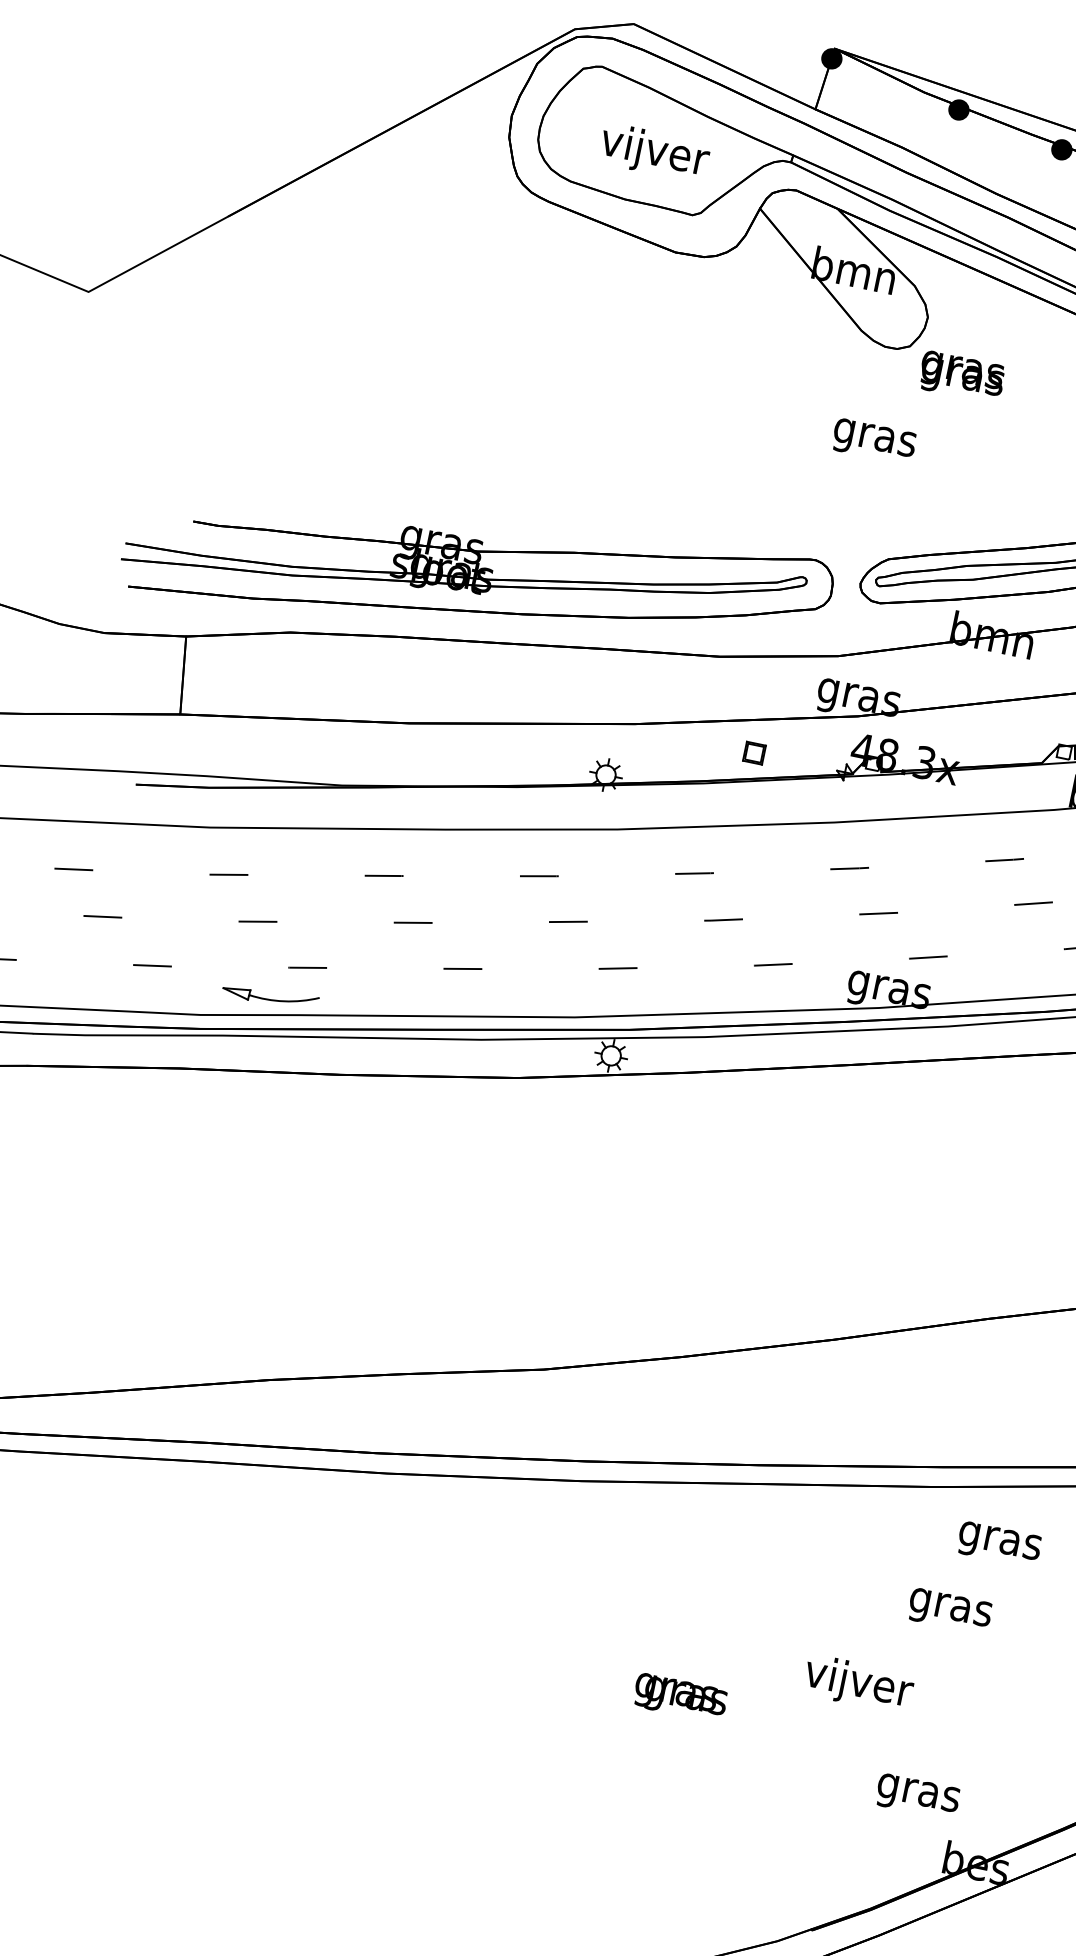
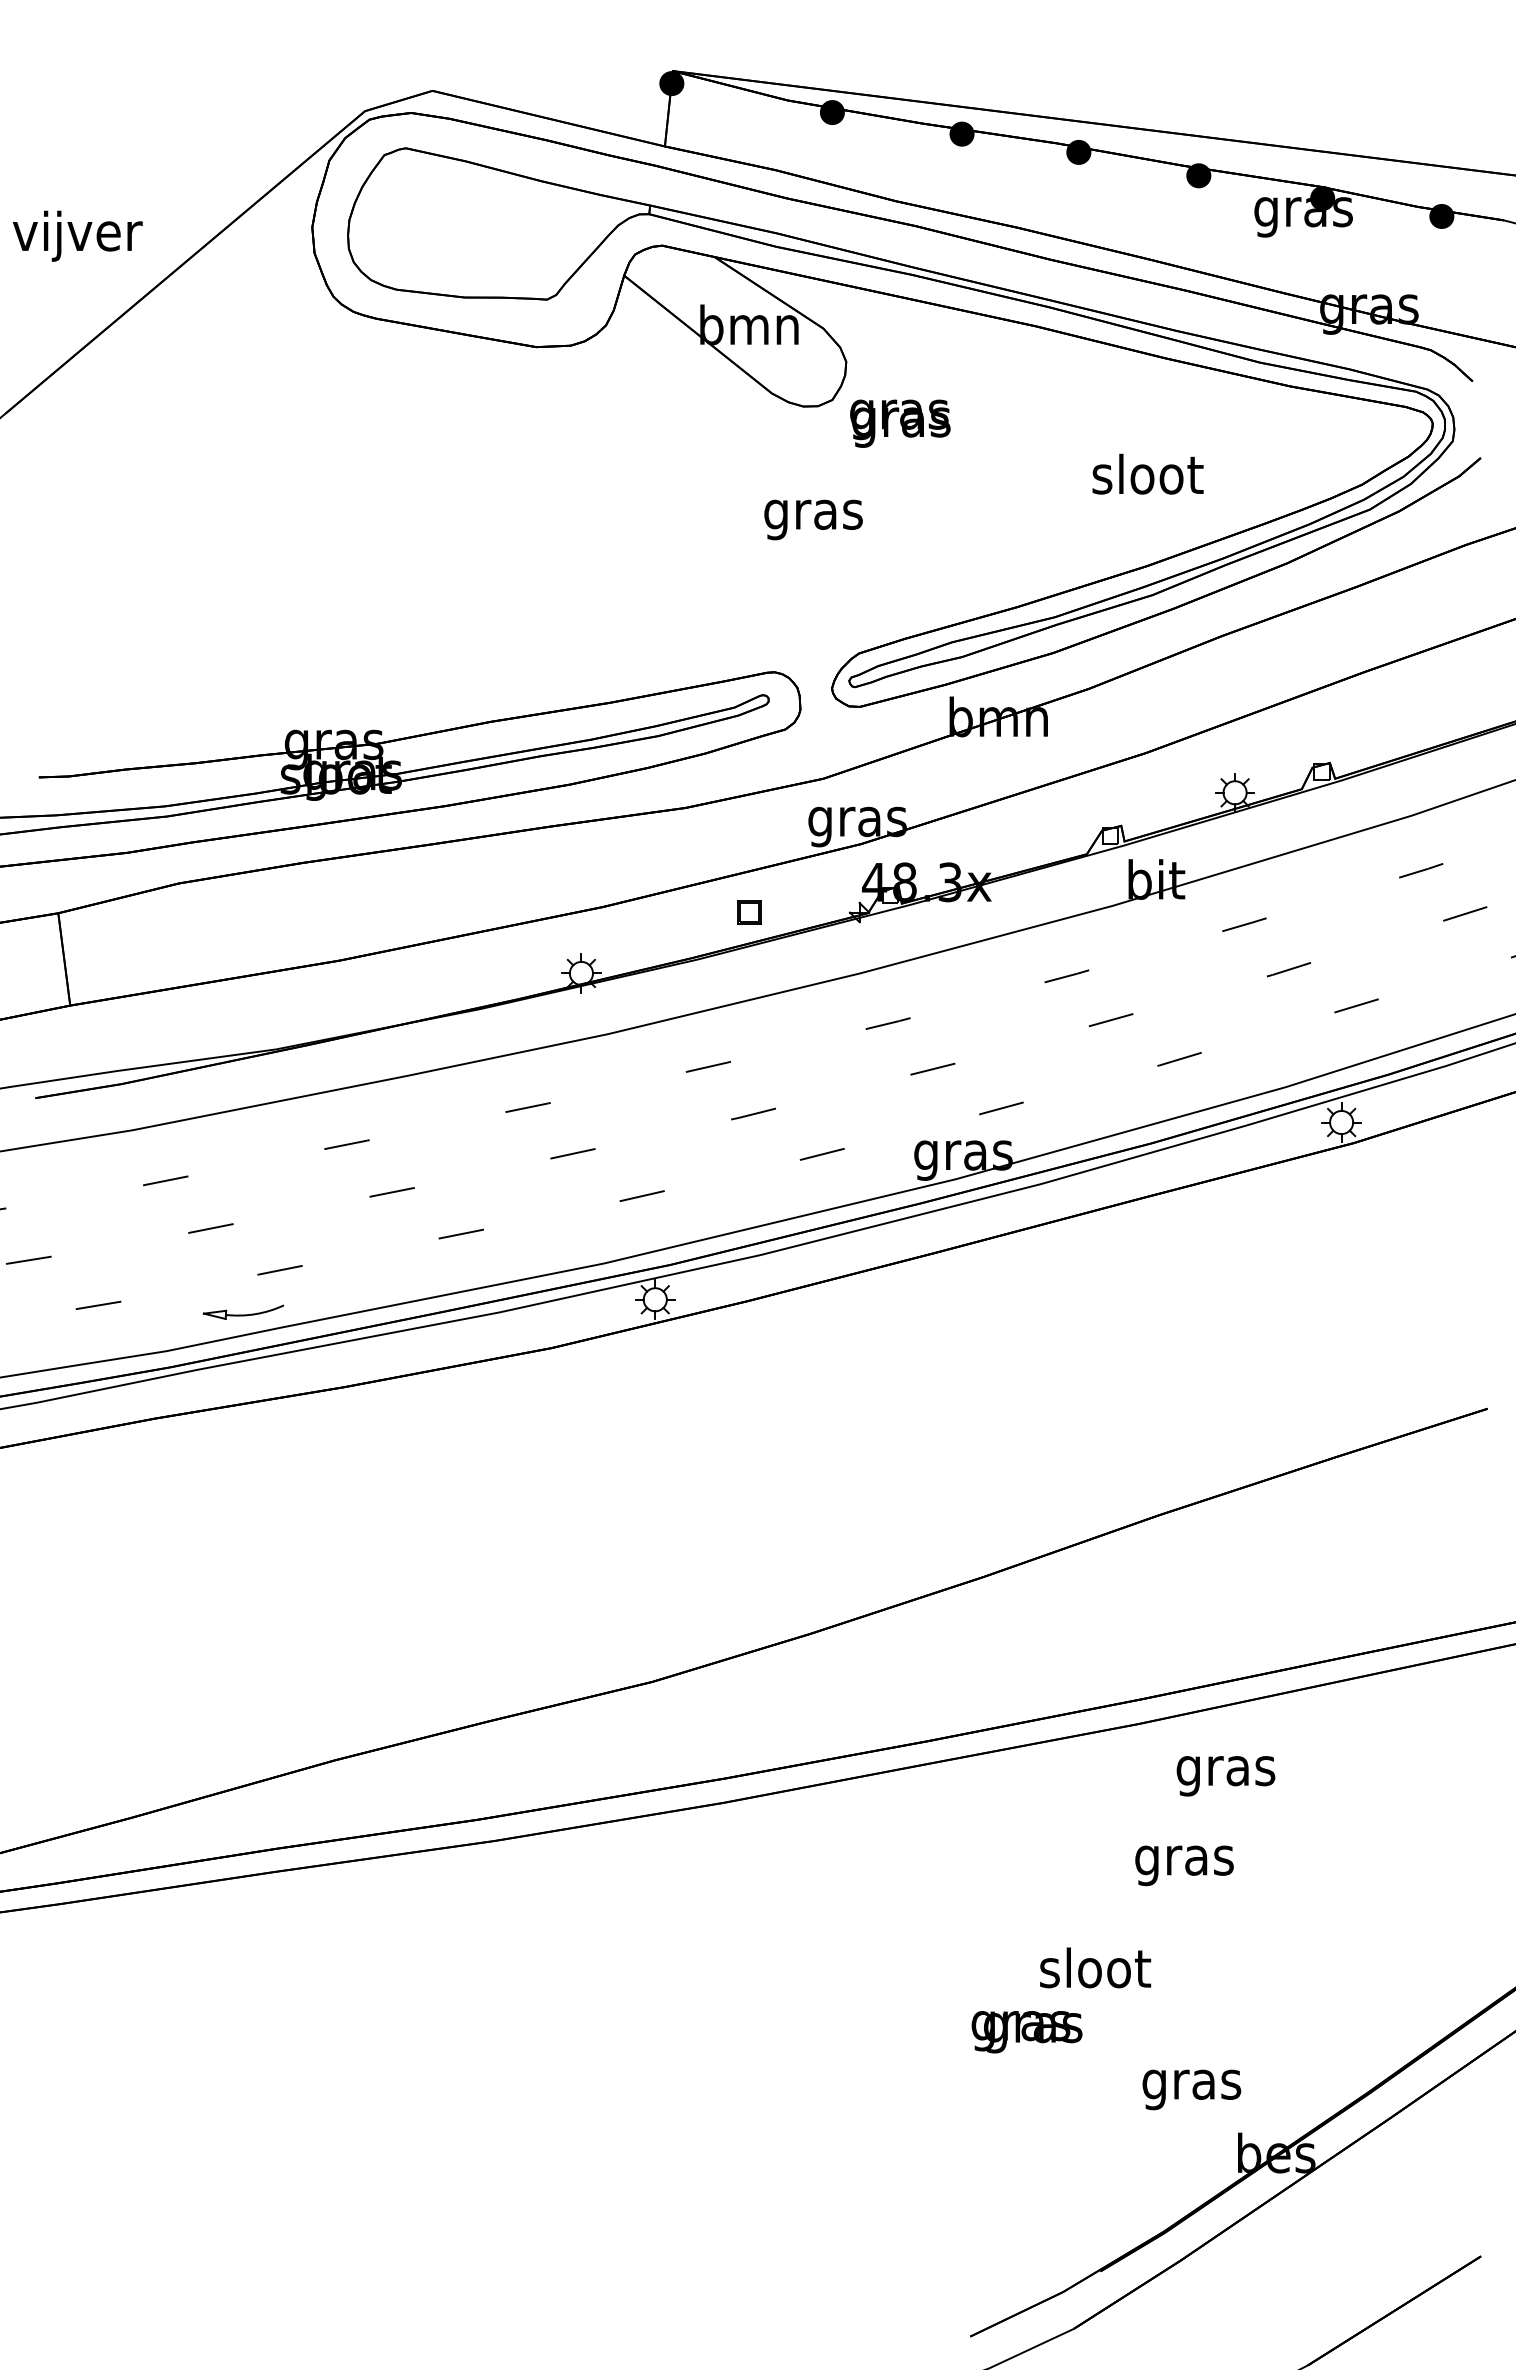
text: (654, 152) -> (77, 235), moved
part: (270, 995) -> (243, 1311), size x0.7
text: (858, 1683) -> (1095, 1972), vijver -> sloot
text: (679, 1698) -> (1026, 2032), moved

